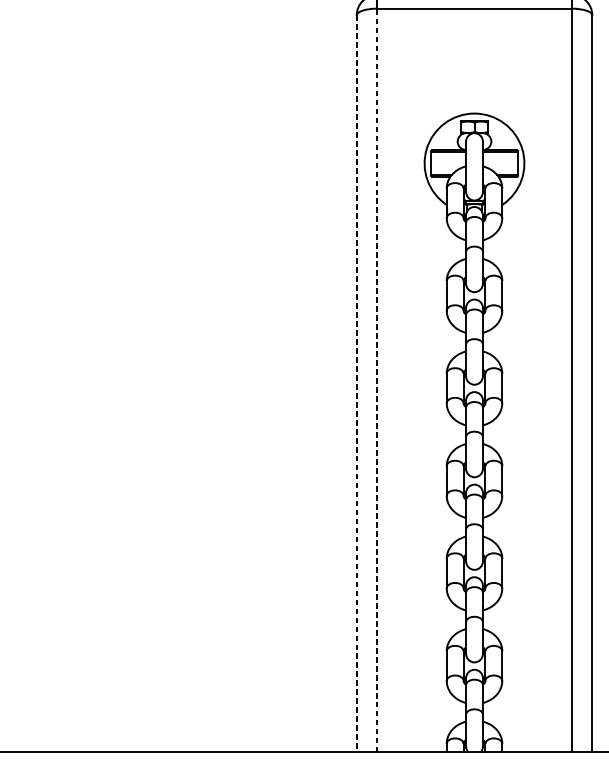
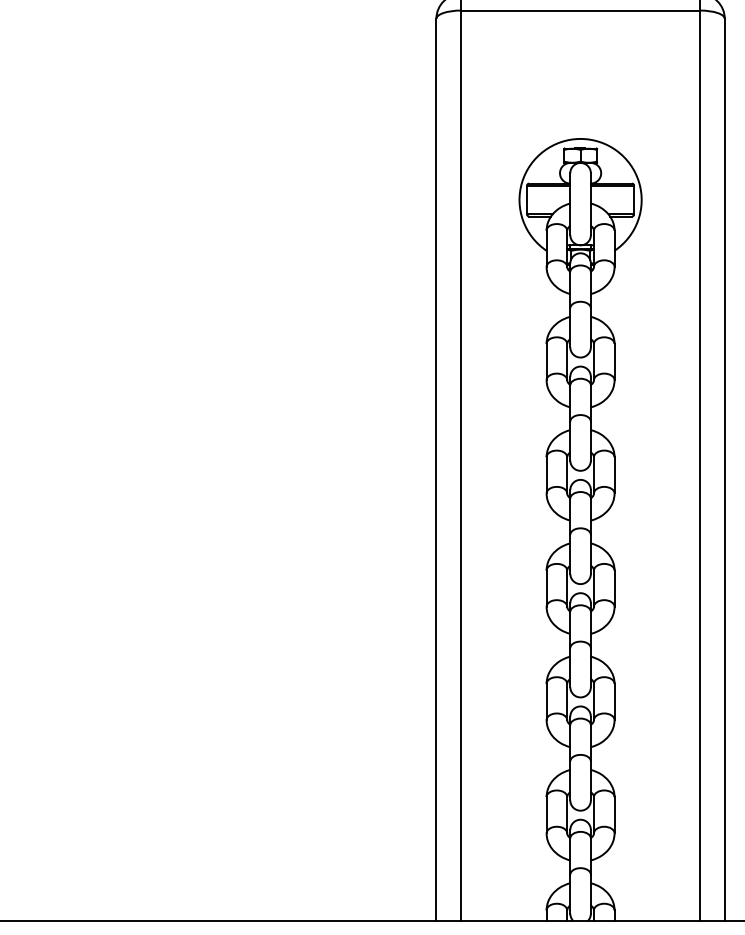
line: (377, 380) -> (461, 465), dashed -> solid
line: (356, 384) -> (436, 470), dashed -> solid

